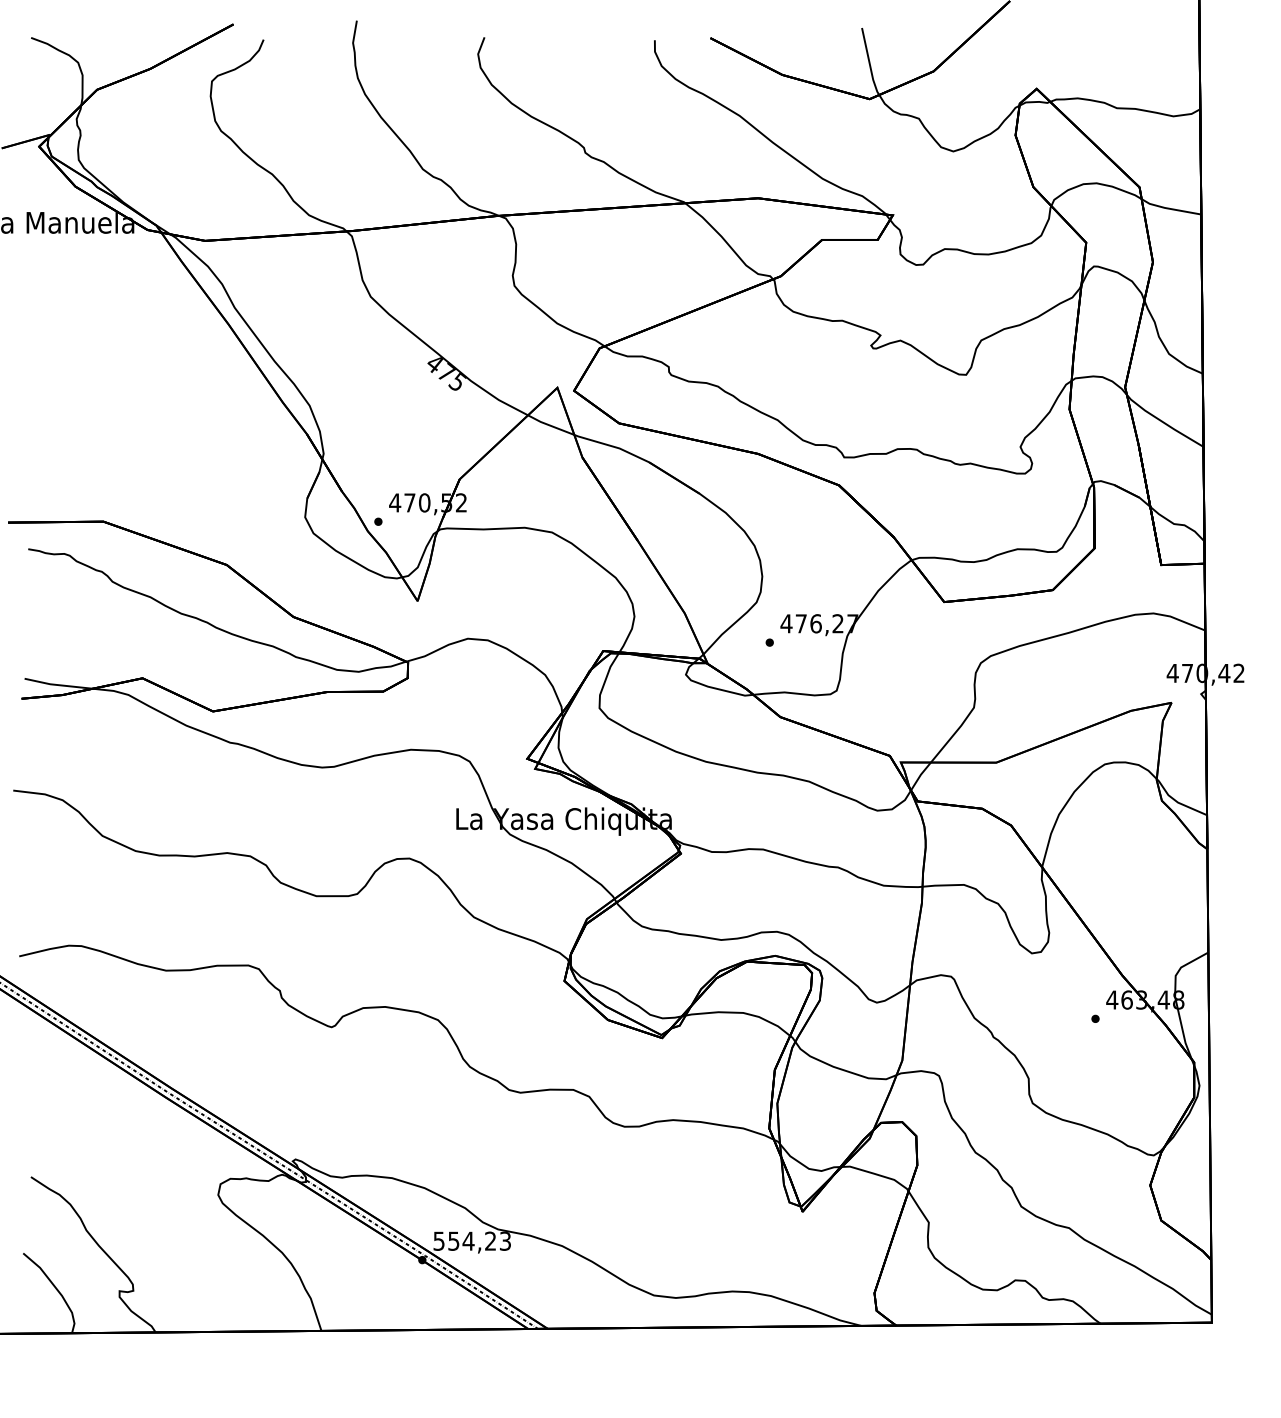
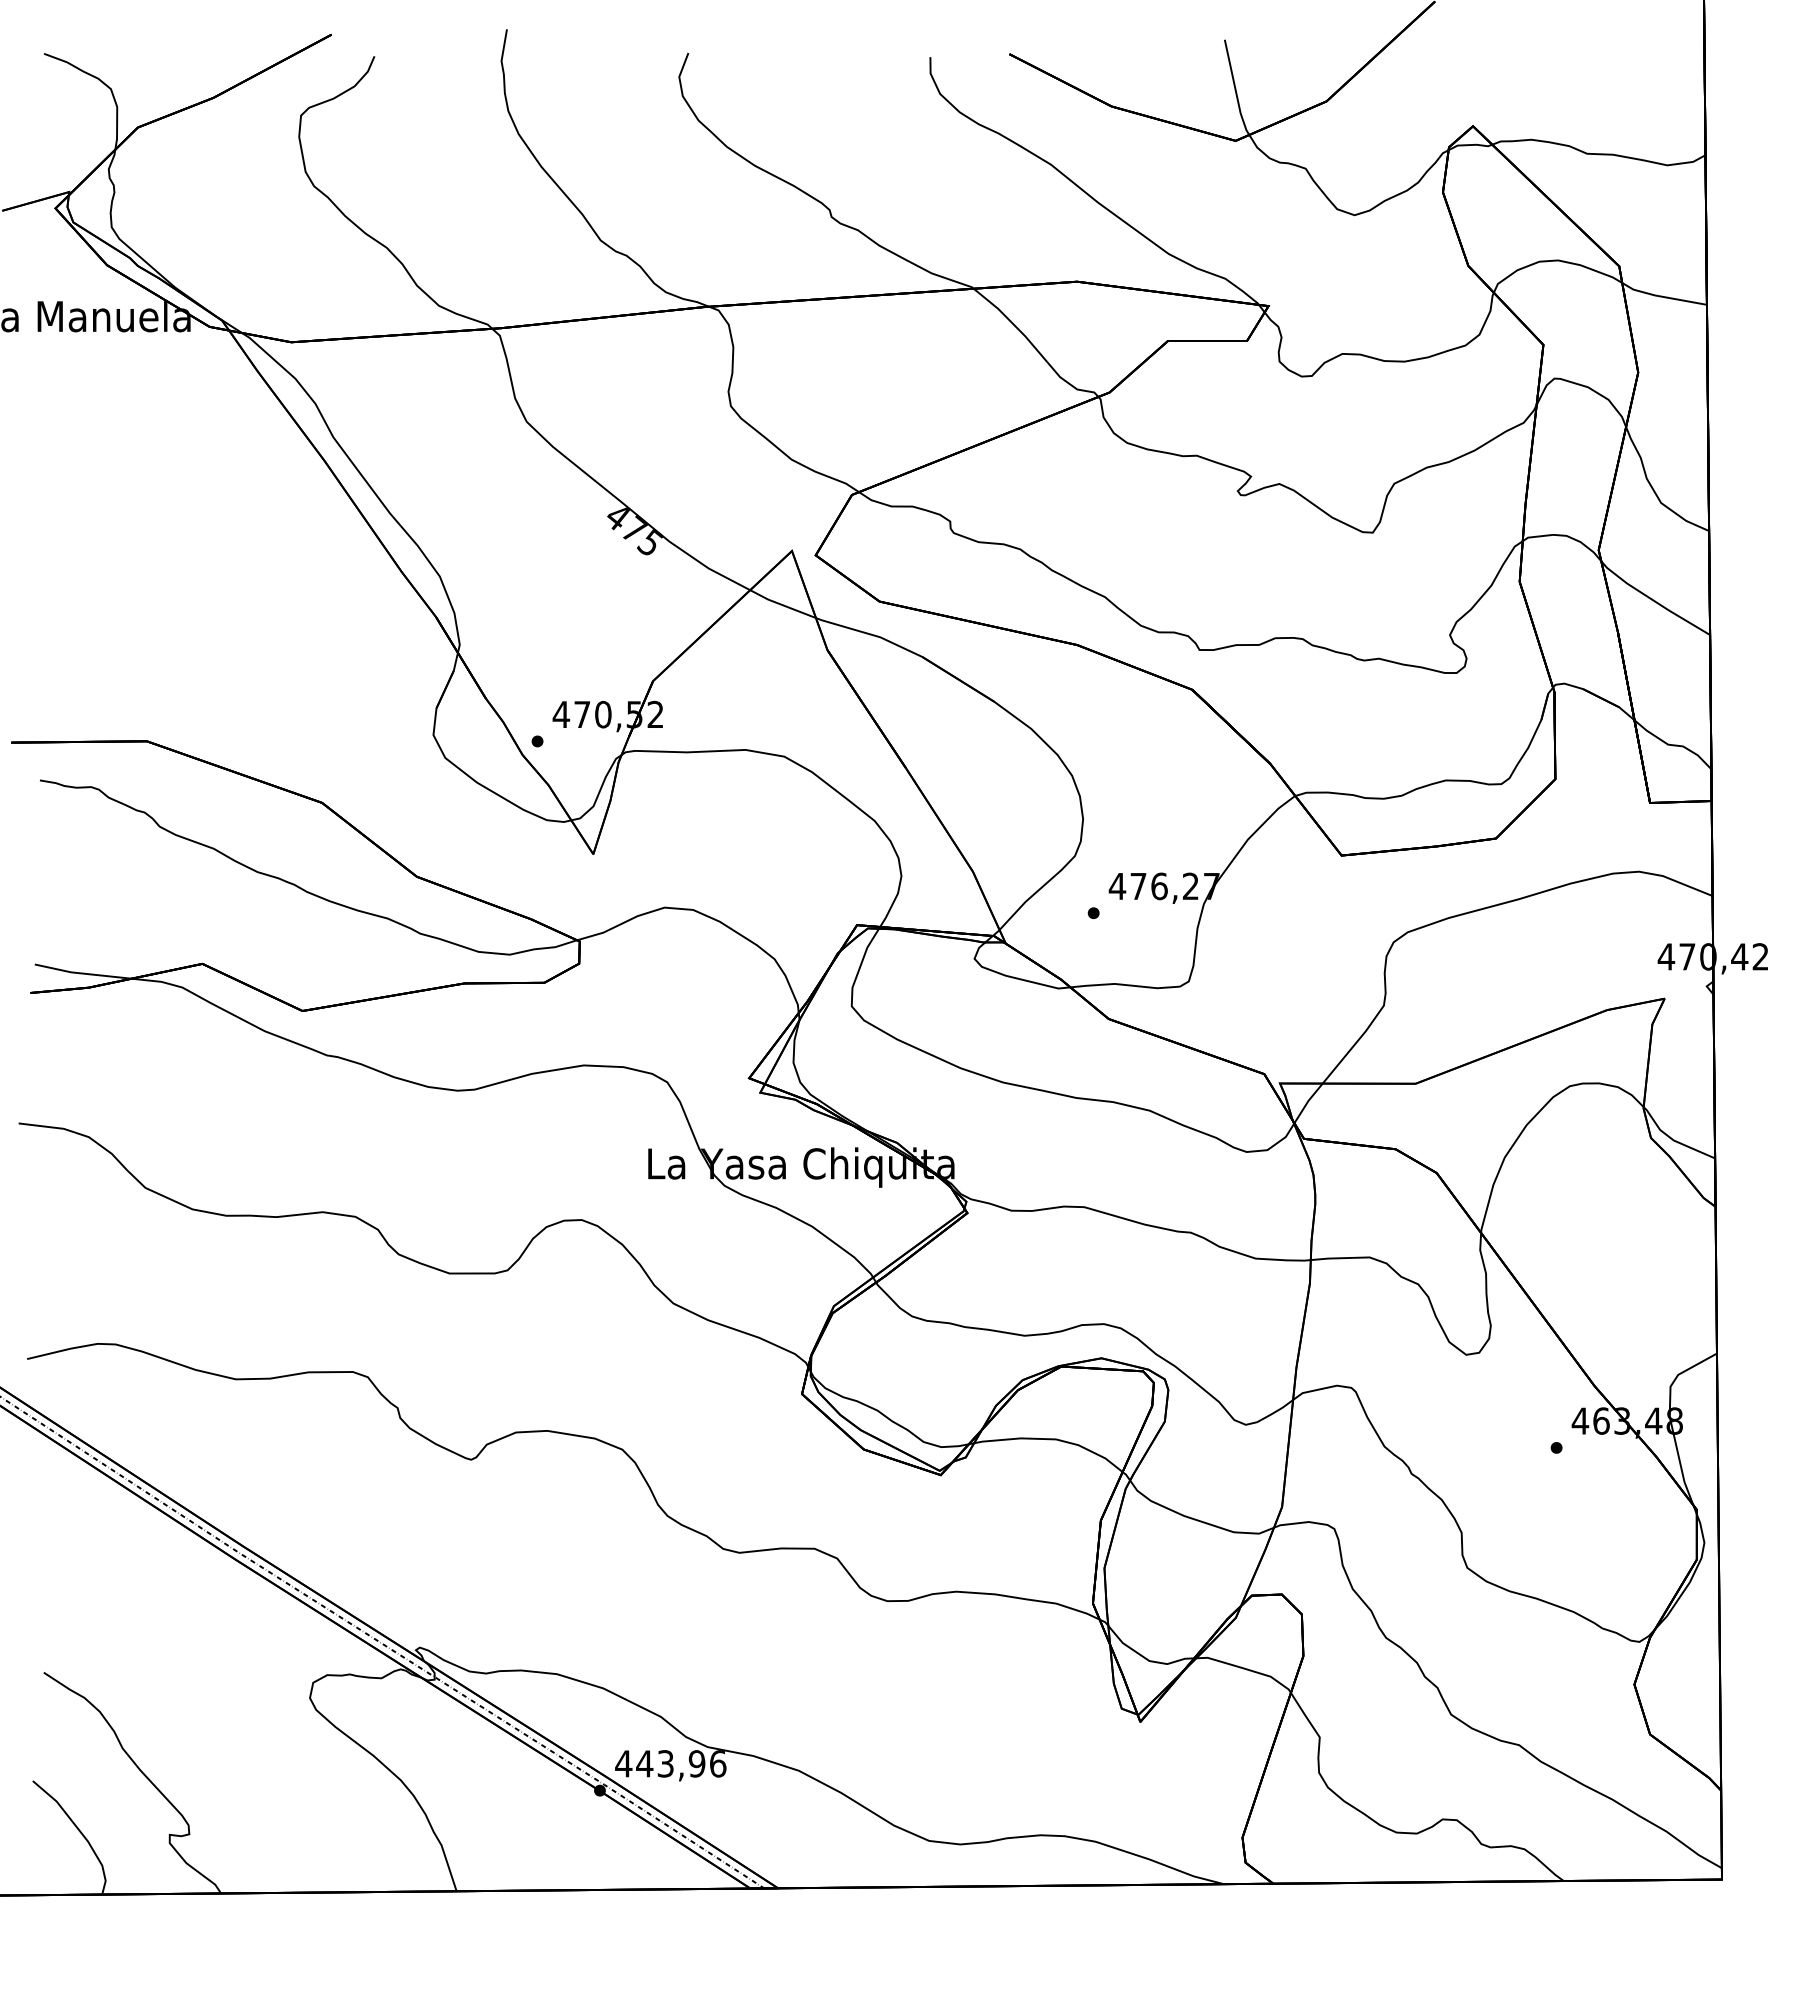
text: (471, 1240) -> (670, 1763), 554,23 -> 443,96

